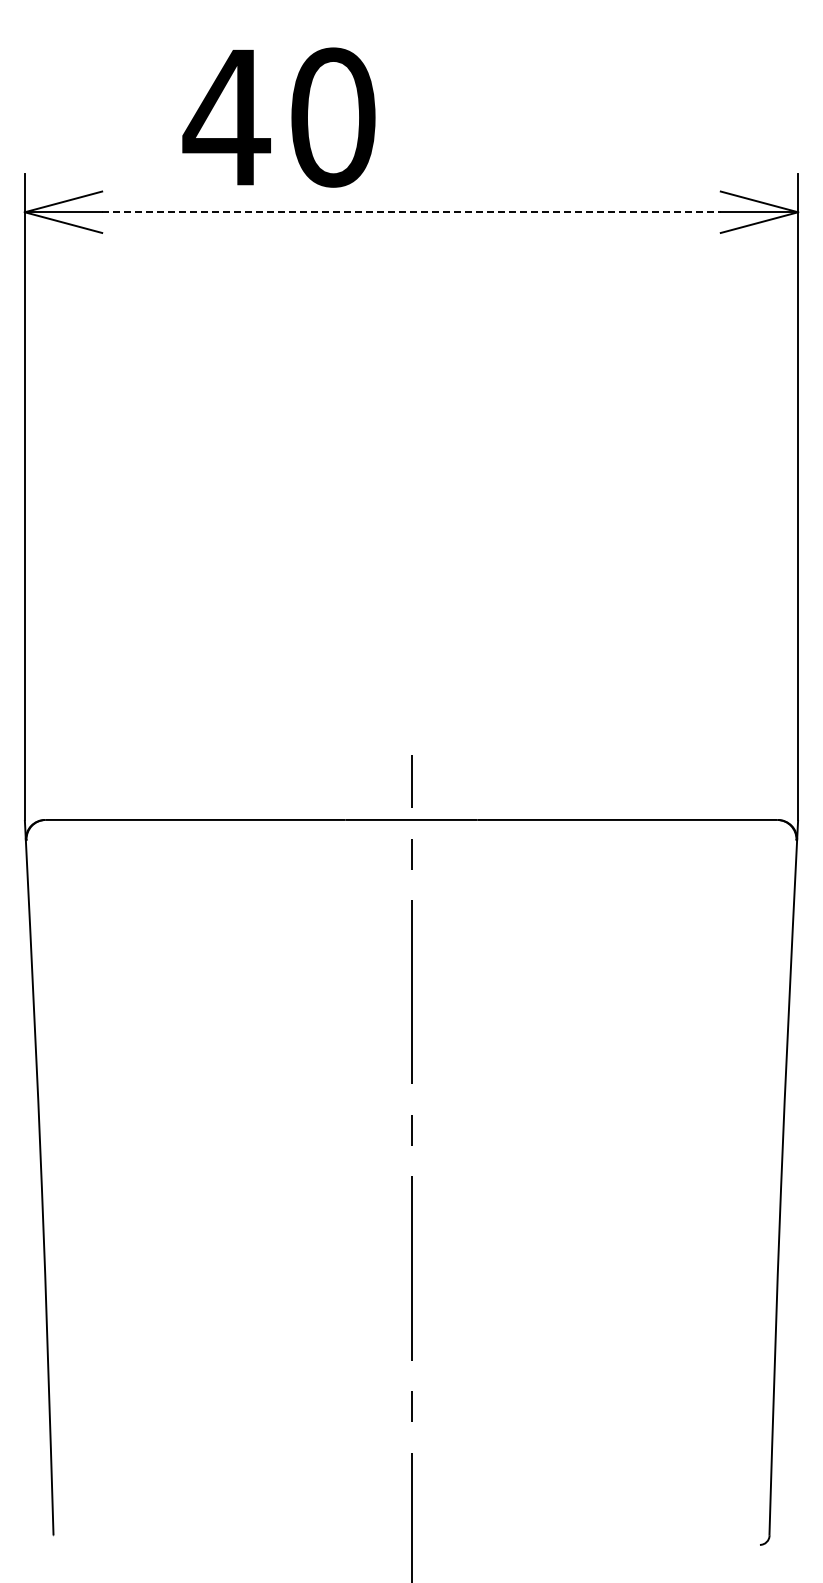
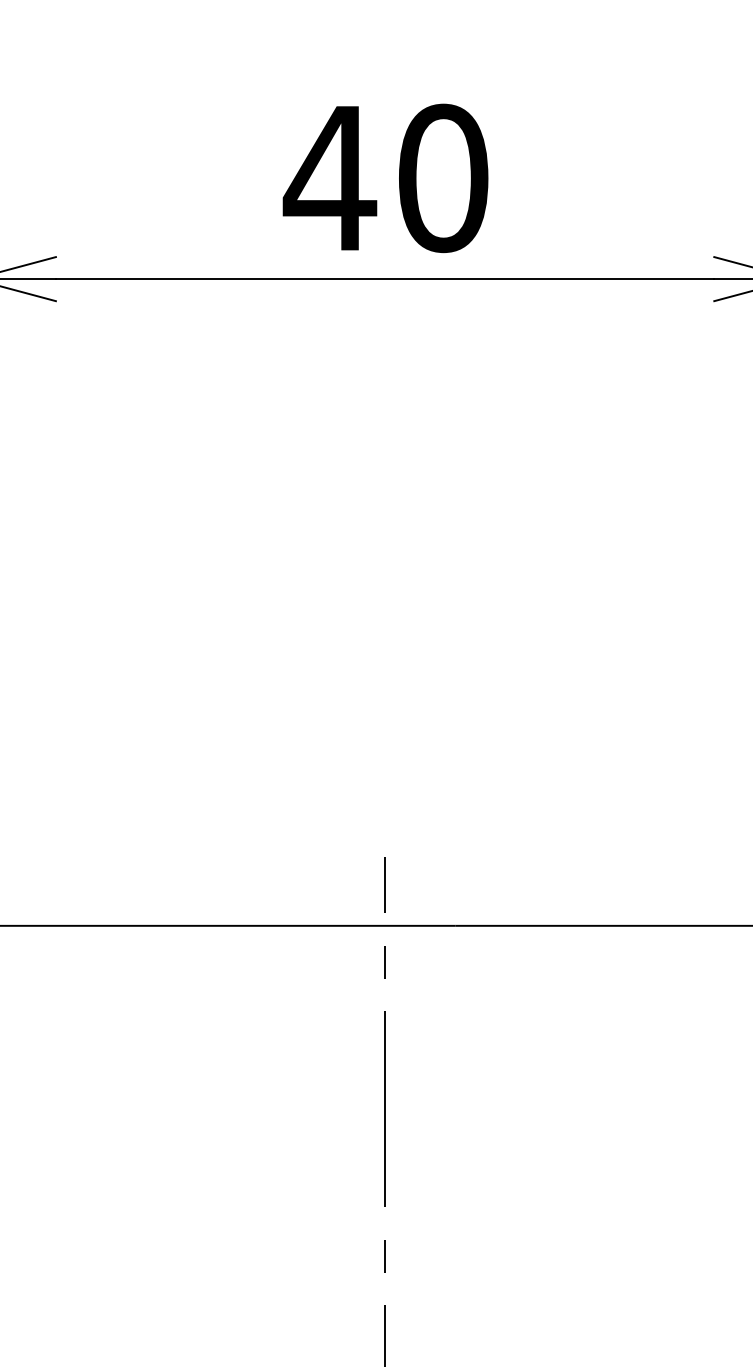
text: (278, 117) -> (385, 178), moved
line: (411, 212) -> (385, 279), dashed -> solid

